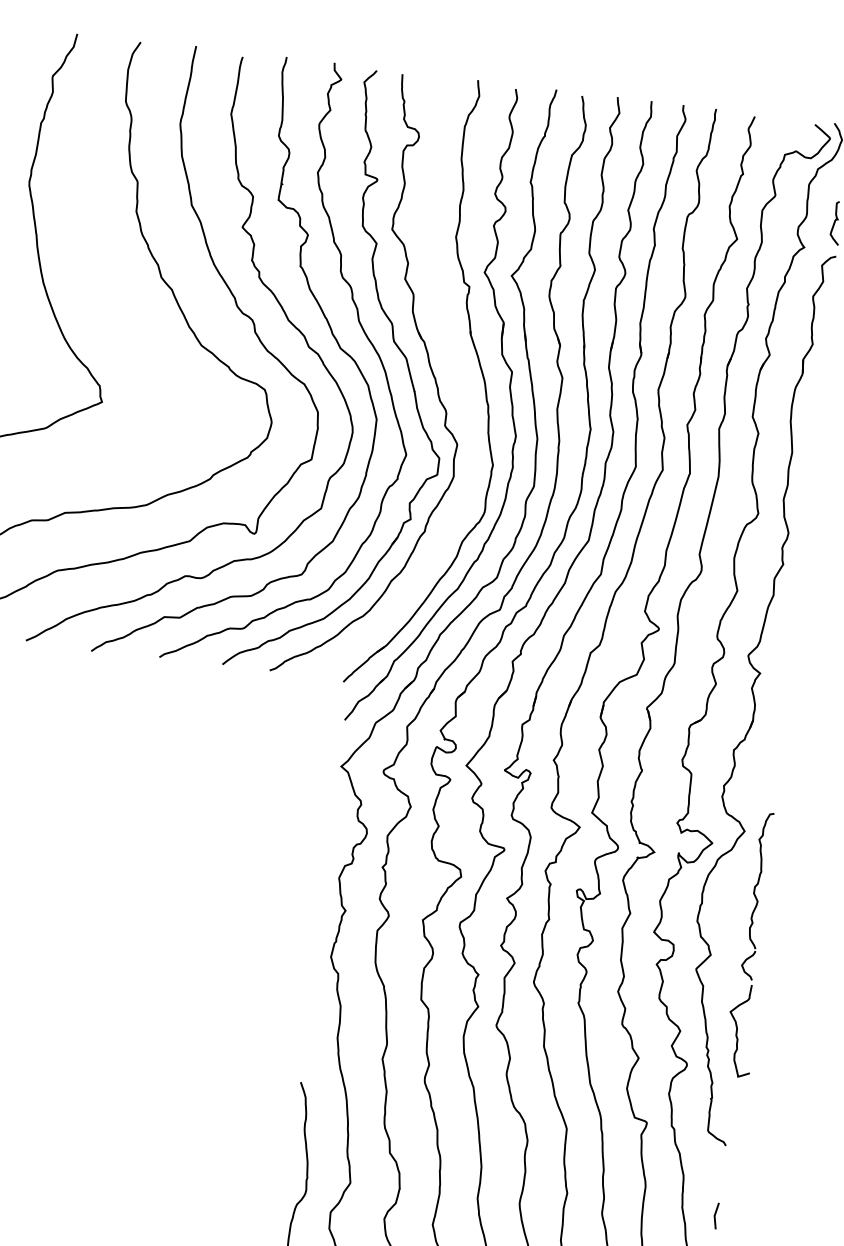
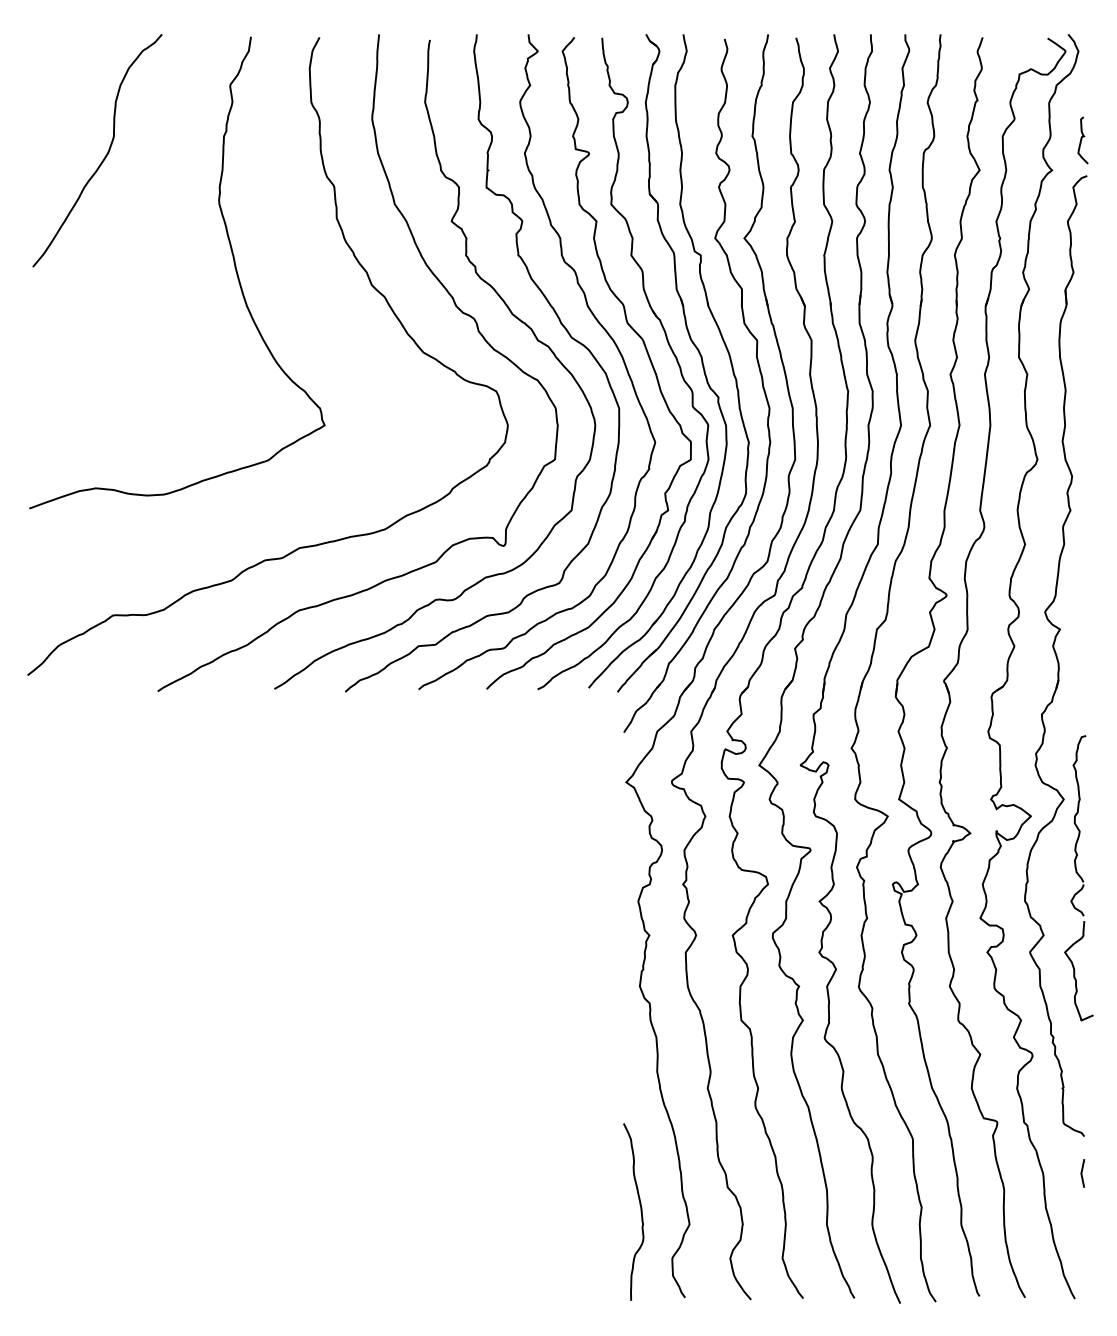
part: (451, 366) -> (691, 342), added
part: (751, 944) -> (1078, 878), moved
curve: (715, 1215) -> (1082, 1173), moved

